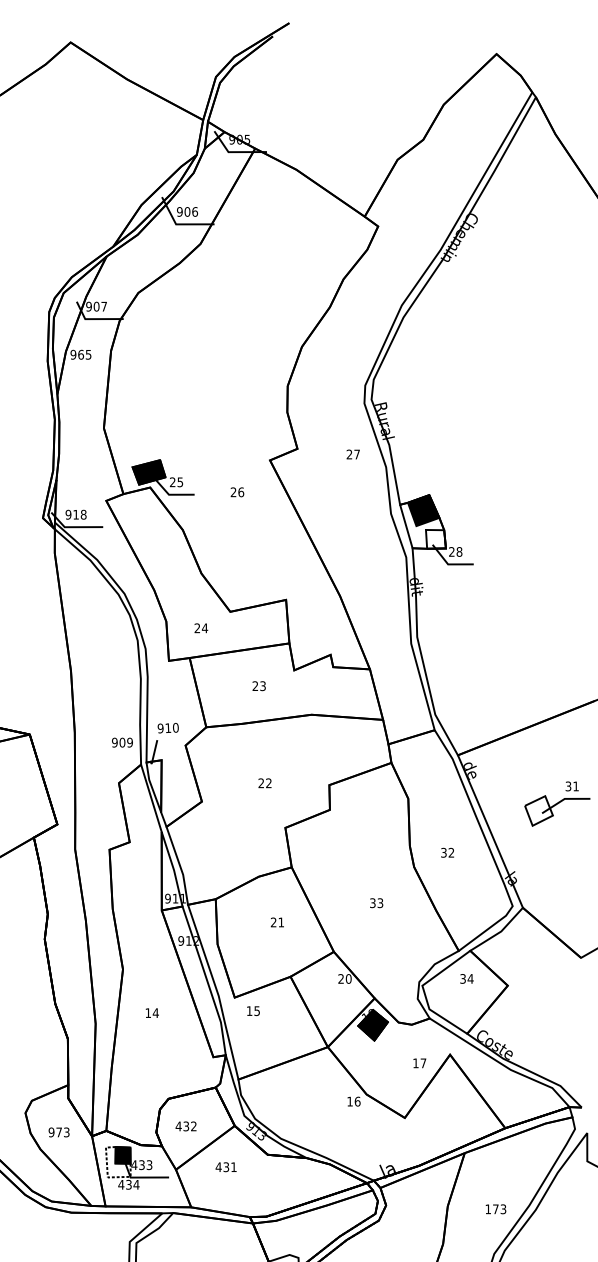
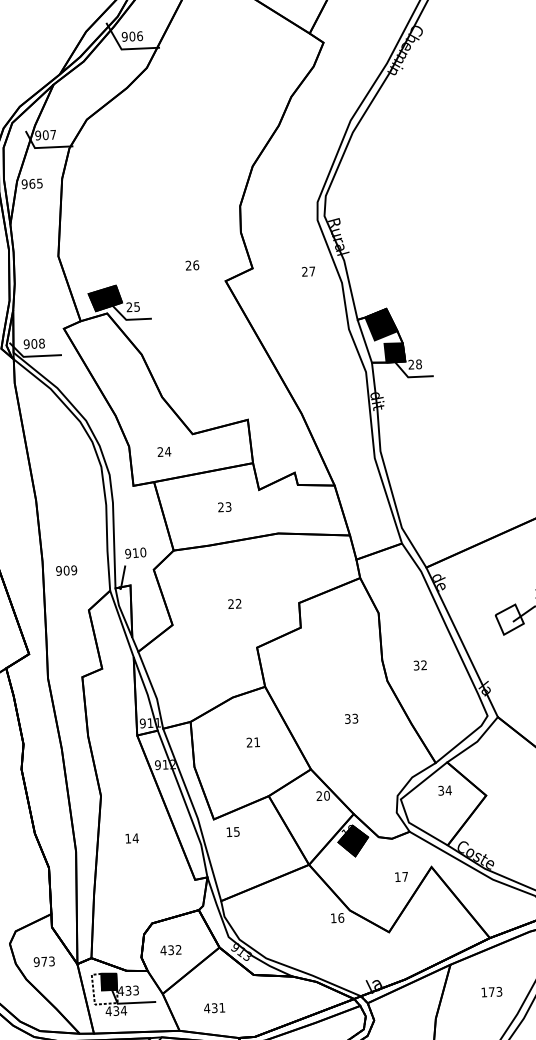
text: (237, 492) -> (192, 265), moved
text: (76, 514) -> (34, 343), 918 -> 908
fill: (435, 538) -> (394, 351), added
text: (122, 742) -> (66, 570), moved
text: (225, 1167) -> (213, 1008), moved
text: (495, 1209) -> (491, 992), moved

